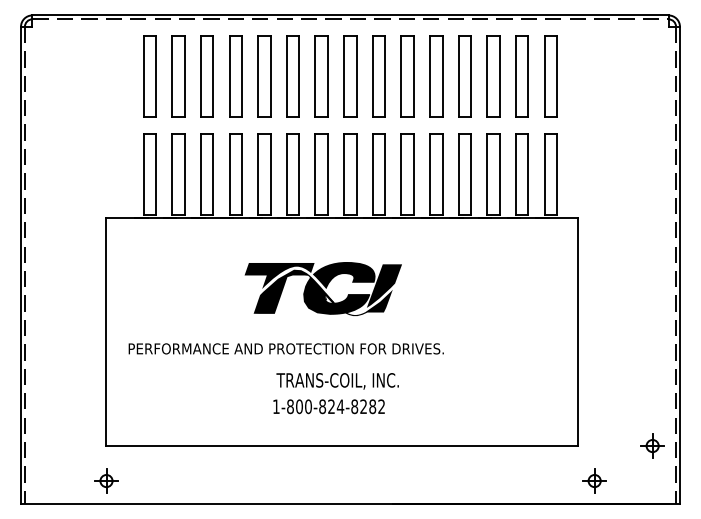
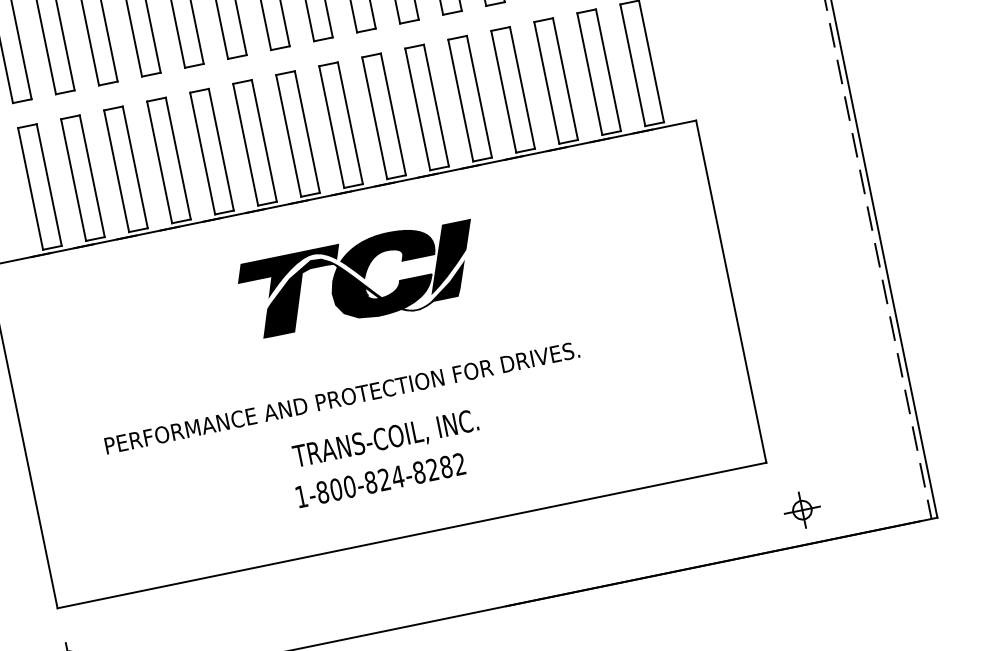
part: (322, 288) -> (358, 279), moved
text: (285, 348) -> (340, 397), moved
part: (652, 445) -> (878, 438), removed

